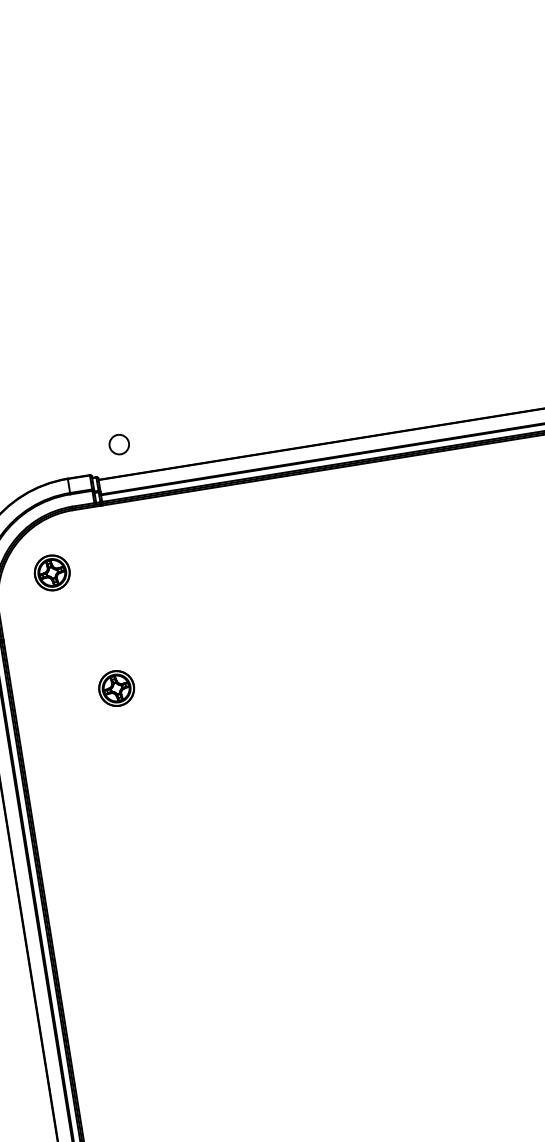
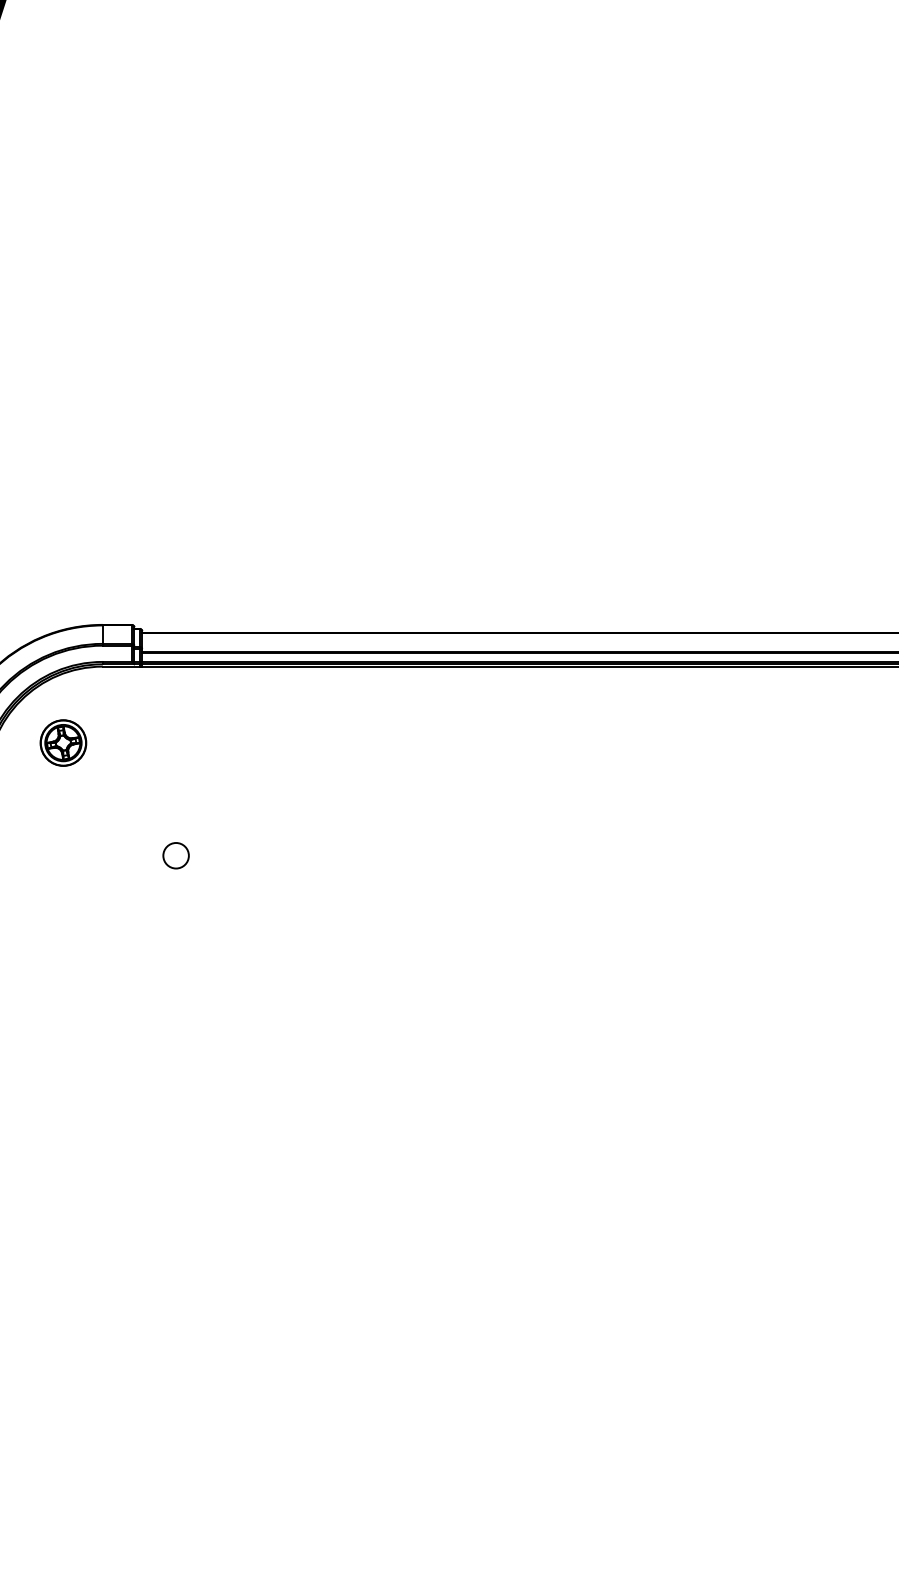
circle: (118, 444) -> (175, 855), moved
part: (116, 688) -> (122, 904), removed

